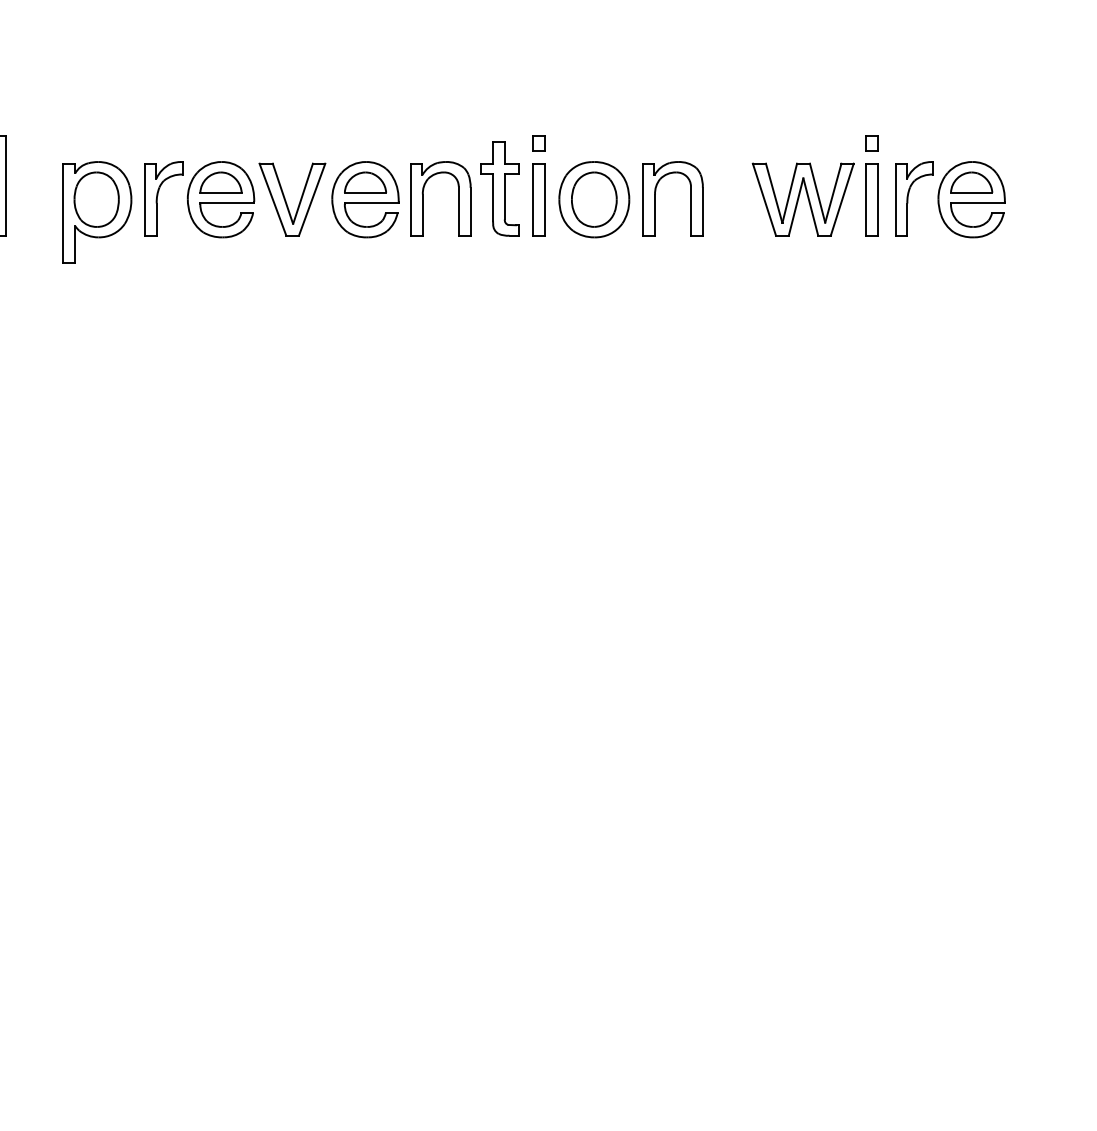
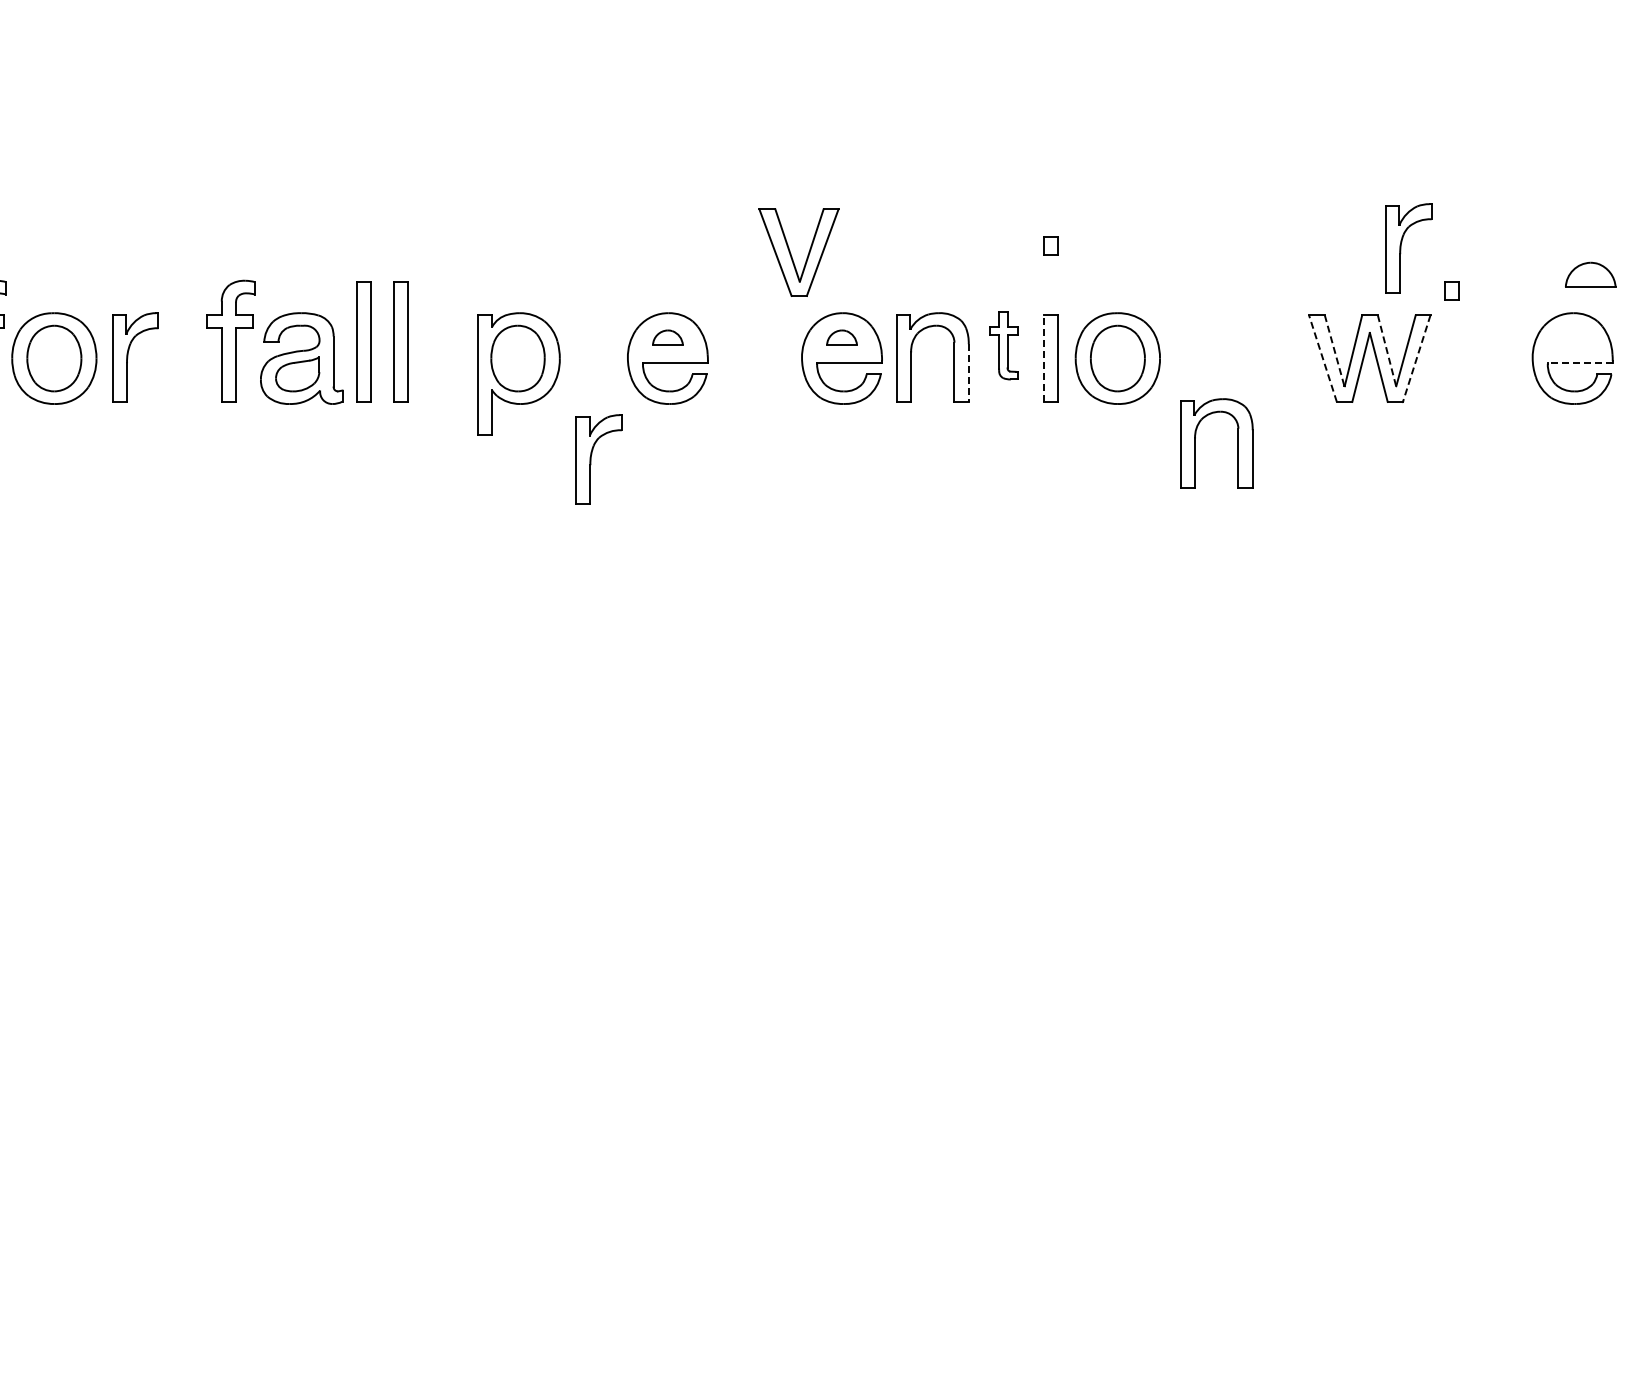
part: (538, 143) -> (1050, 245), moved
part: (220, 182) -> (667, 337), size x0.6
part: (365, 182) -> (841, 337), size x0.6
part: (971, 182) -> (1590, 274), moved
part: (499, 188) -> (1003, 345), size x0.6
line: (774, 192) -> (1334, 350), solid -> dashed
line: (817, 192) -> (1386, 350), solid -> dashed
part: (157, 198) -> (591, 459), moved
part: (655, 198) -> (1195, 443), moved
part: (908, 198) -> (1401, 248), moved
line: (533, 199) -> (1044, 358), solid -> dashed
line: (764, 199) -> (1322, 358), solid -> dashed
line: (842, 199) -> (1416, 358), solid -> dashed
part: (871, 199) -> (1451, 358), removed
part: (286, 200) -> (791, 253), moved
line: (977, 202) -> (1579, 362), solid -> dashed
line: (470, 212) -> (968, 373), solid -> dashed

